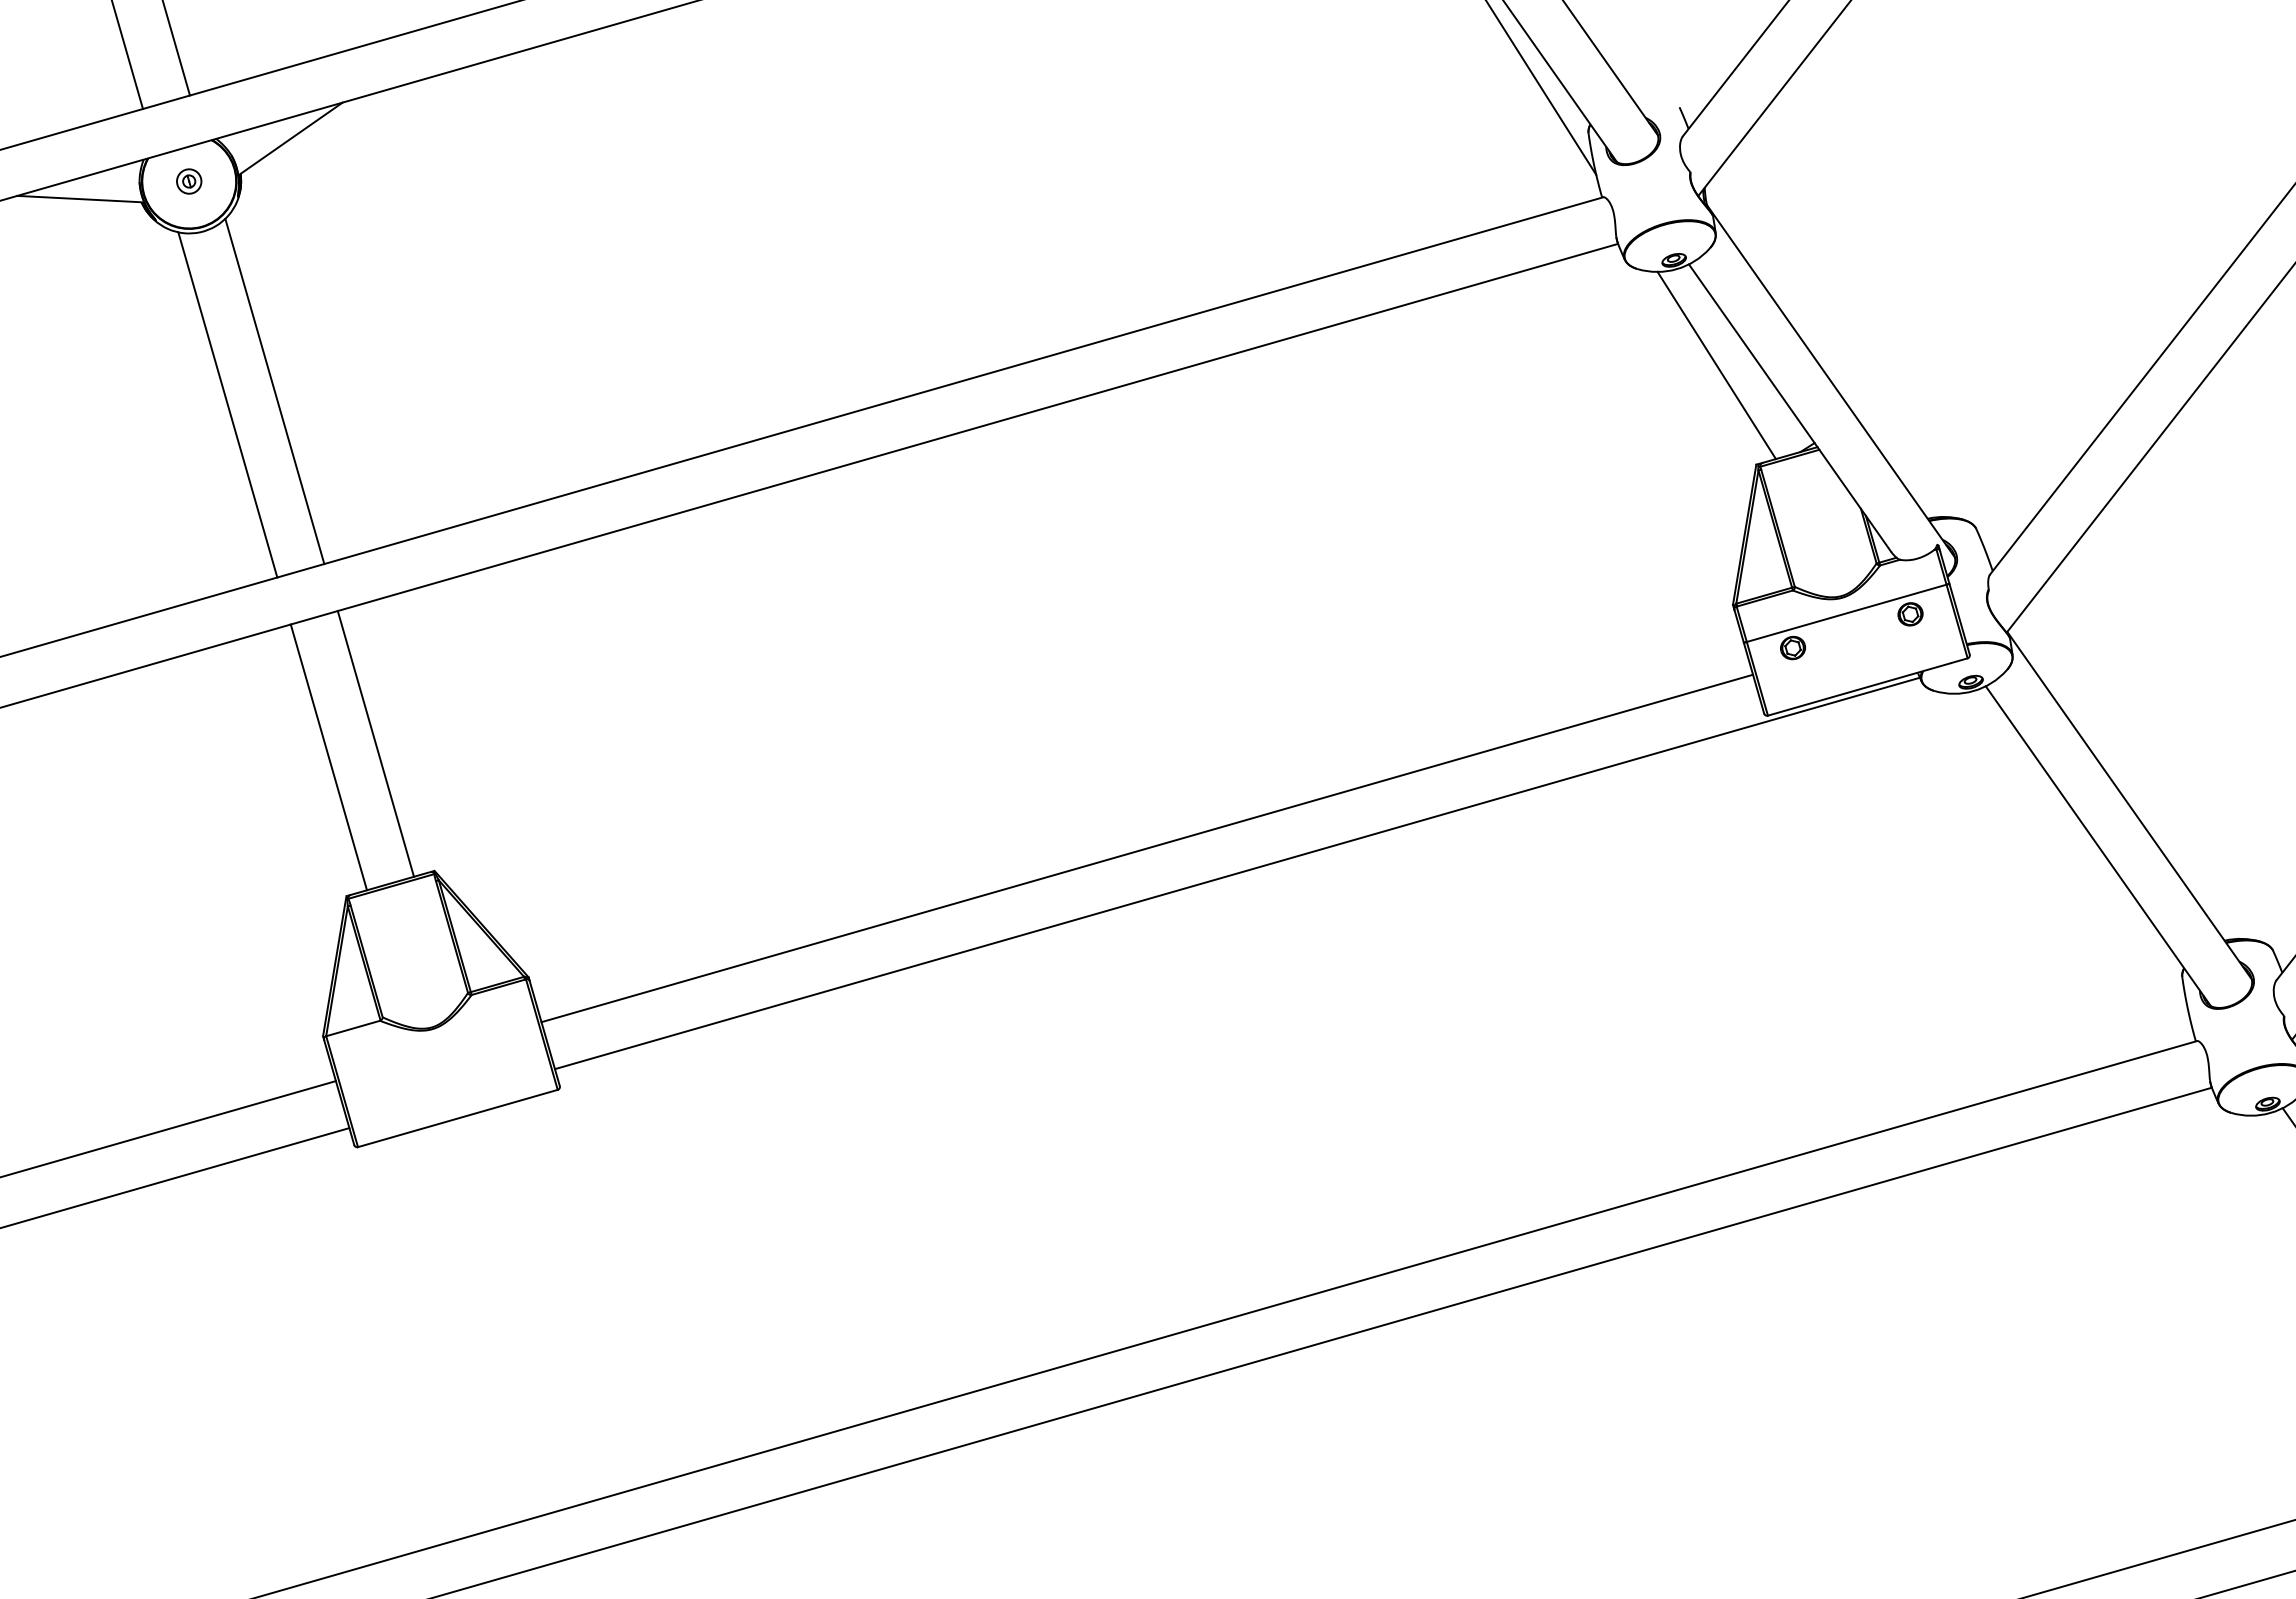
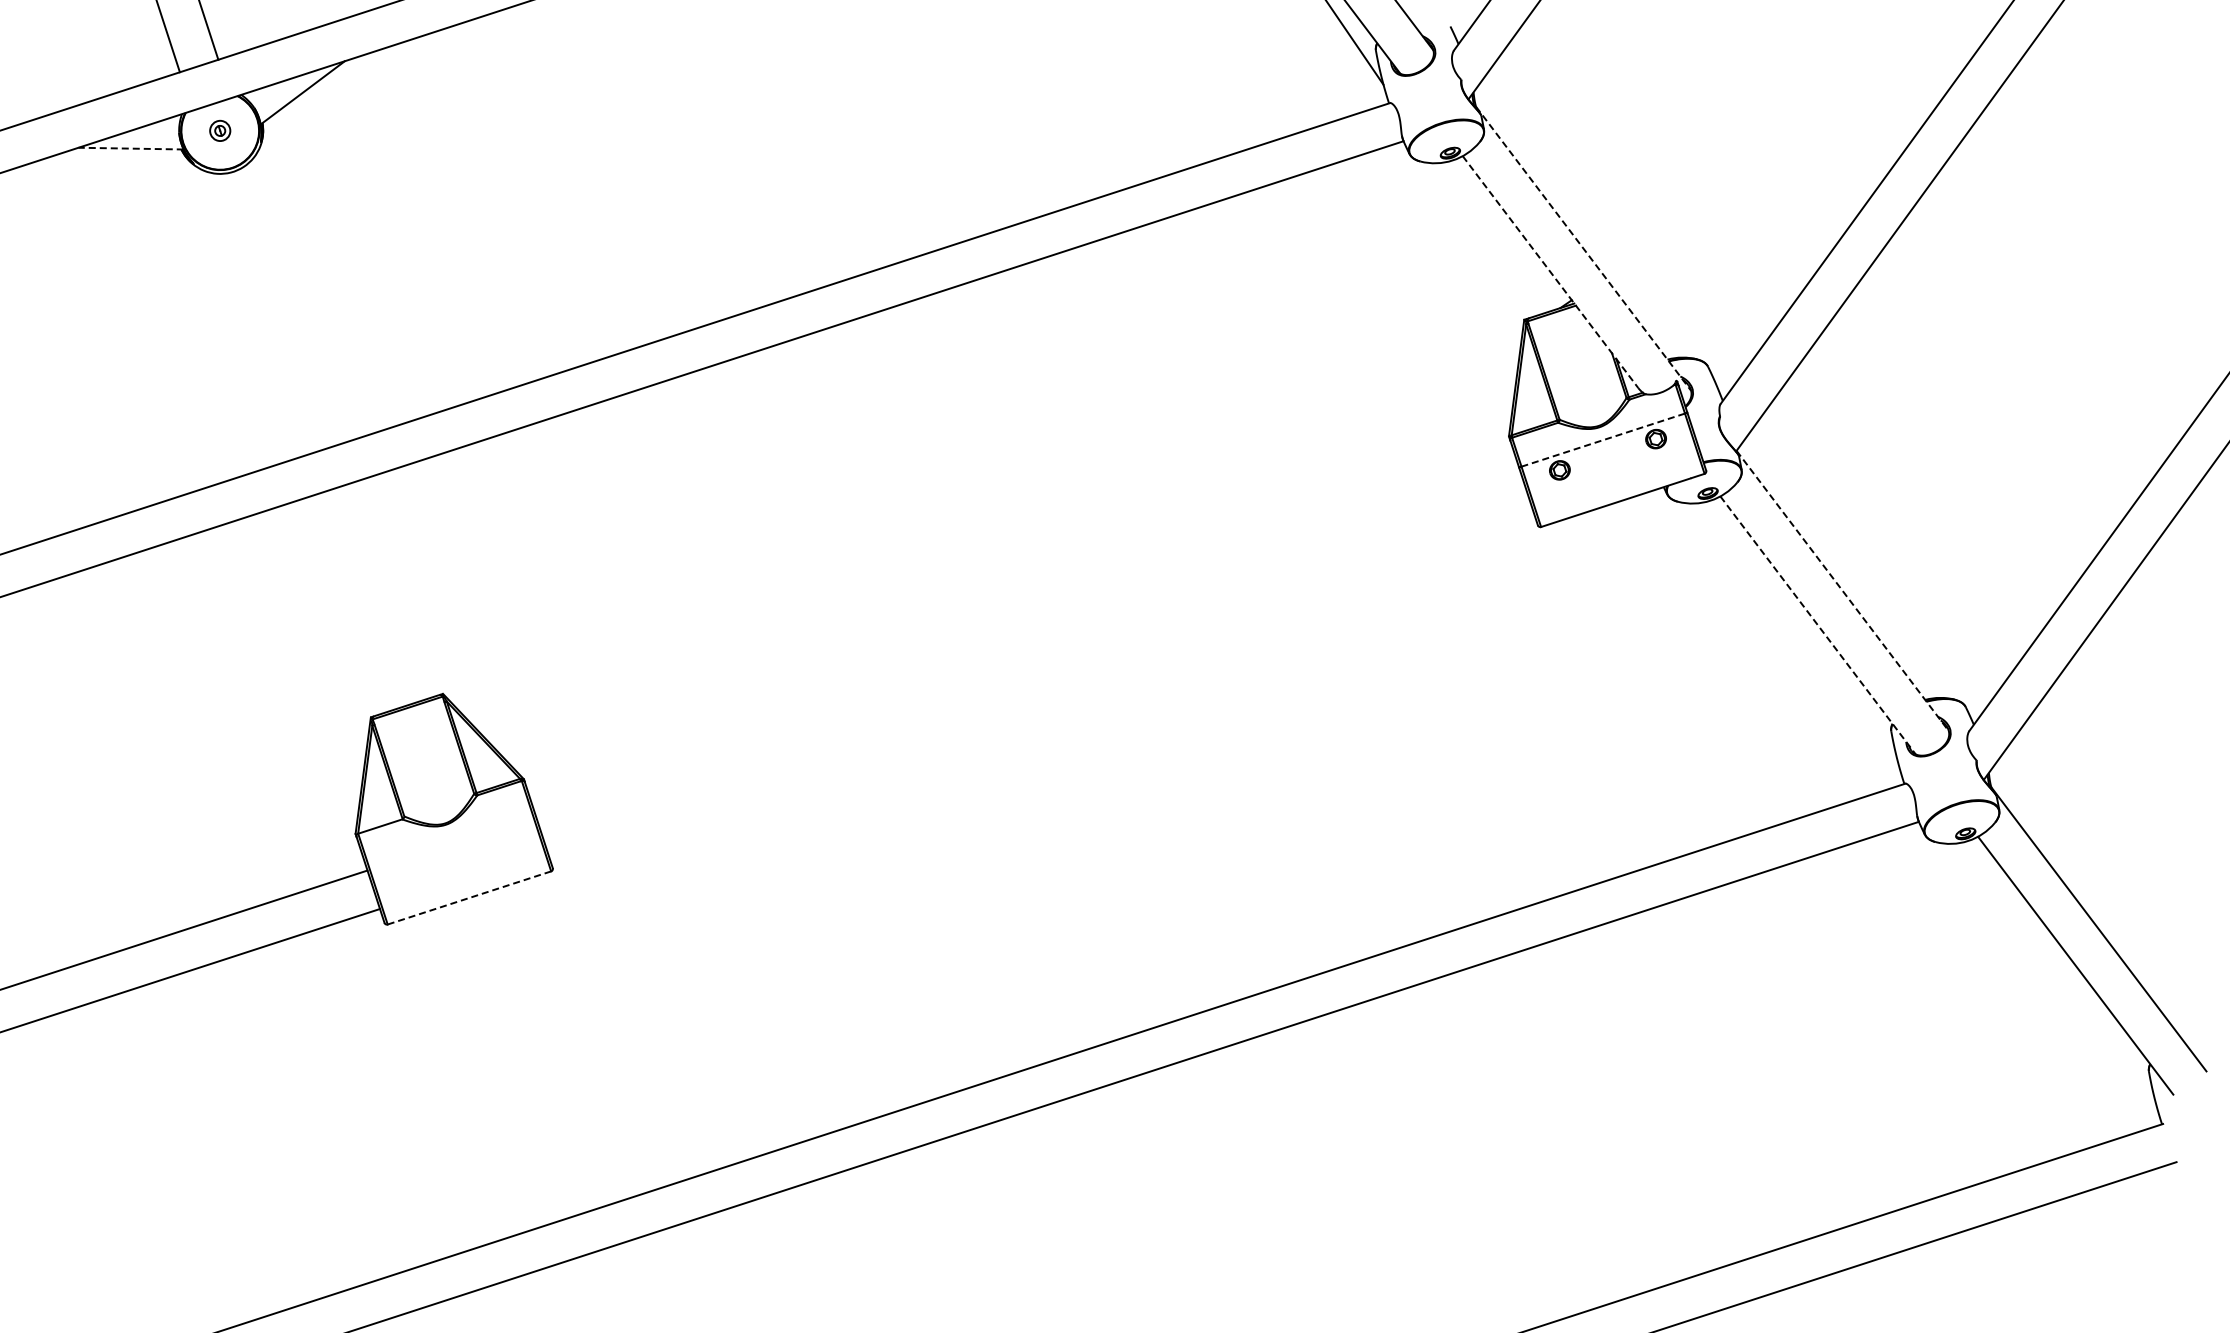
line: (81, 199) -> (131, 148), solid -> dashed
line: (1716, 364) -> (1488, 238), removed
line: (1830, 382) -> (1583, 249), solid -> dashed
line: (275, 390) -> (297, 301), removed
line: (227, 404) -> (258, 314), removed
line: (1790, 408) -> (1550, 272), solid -> dashed
line: (1846, 613) -> (1603, 440), solid -> dashed
line: (375, 743) -> (390, 590), removed
line: (329, 756) -> (352, 602), removed
line: (2129, 805) -> (1842, 590), solid -> dashed
line: (2098, 846) -> (1818, 625), solid -> dashed
line: (1147, 848) -> (1031, 654), removed
line: (1236, 873) -> (1106, 672), removed
line: (457, 1117) -> (469, 897), solid -> dashed

